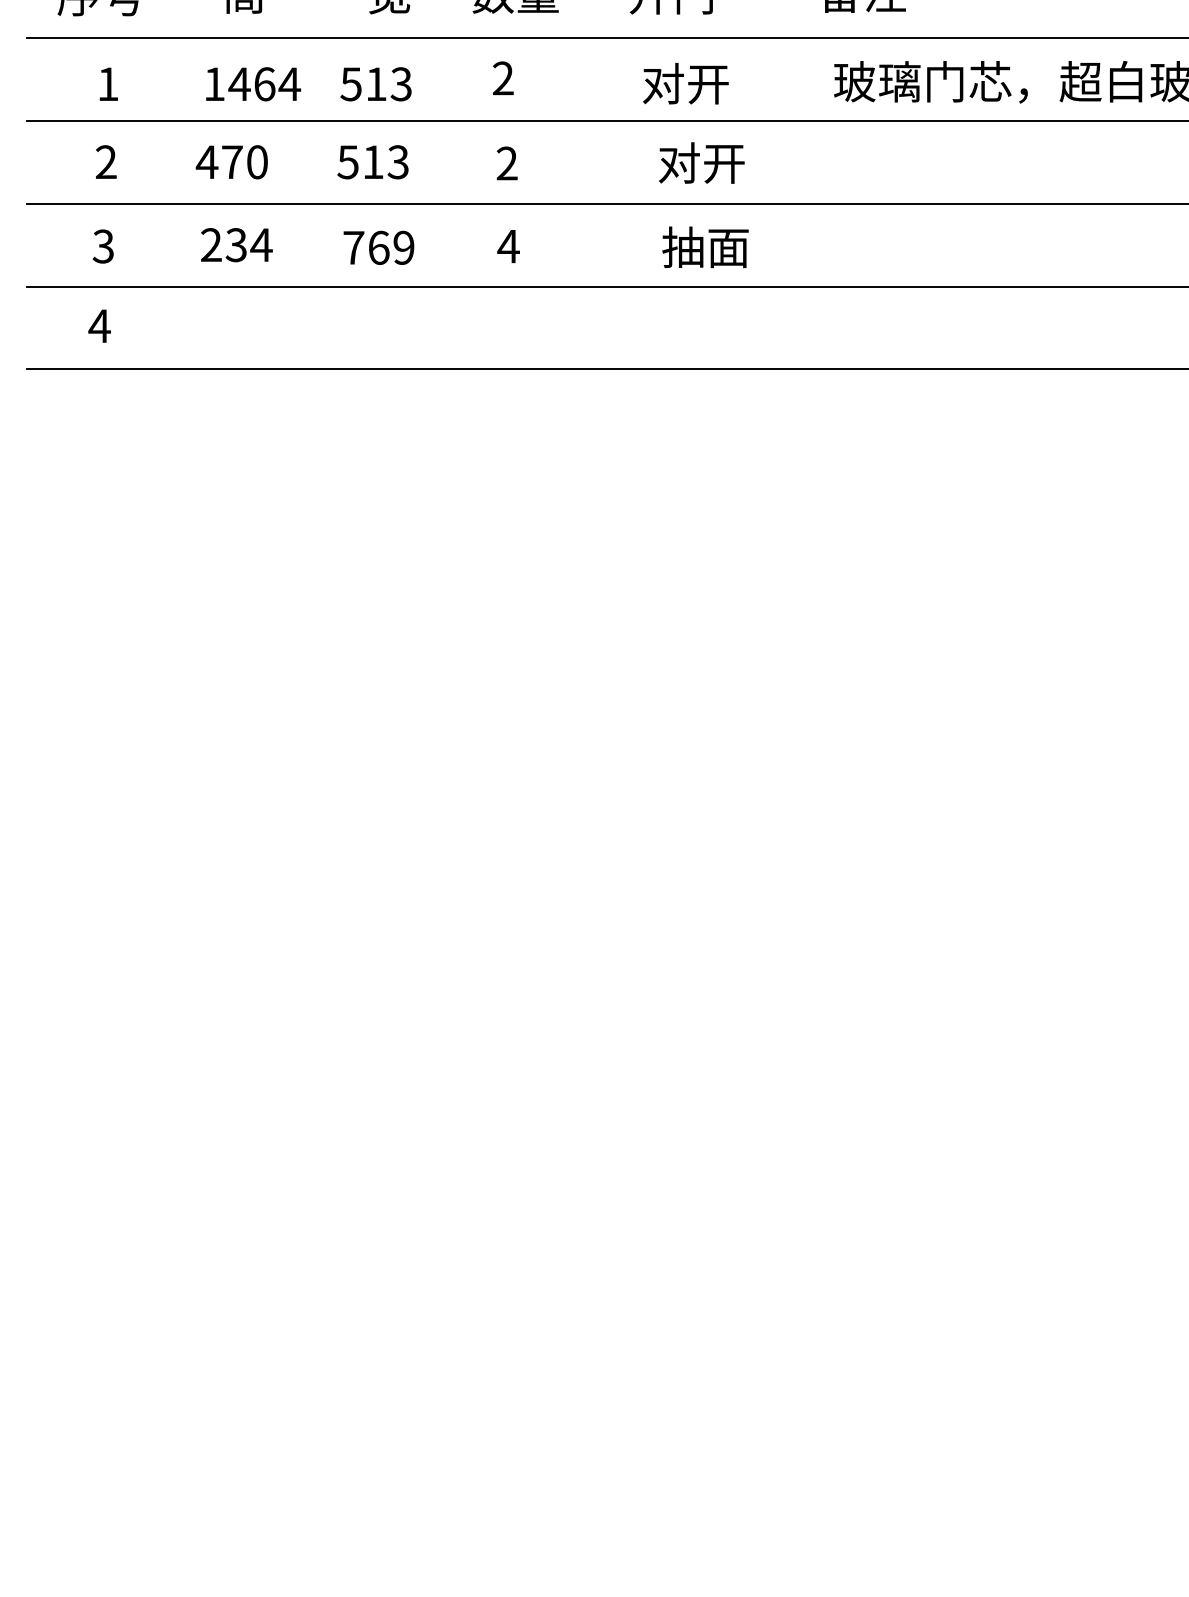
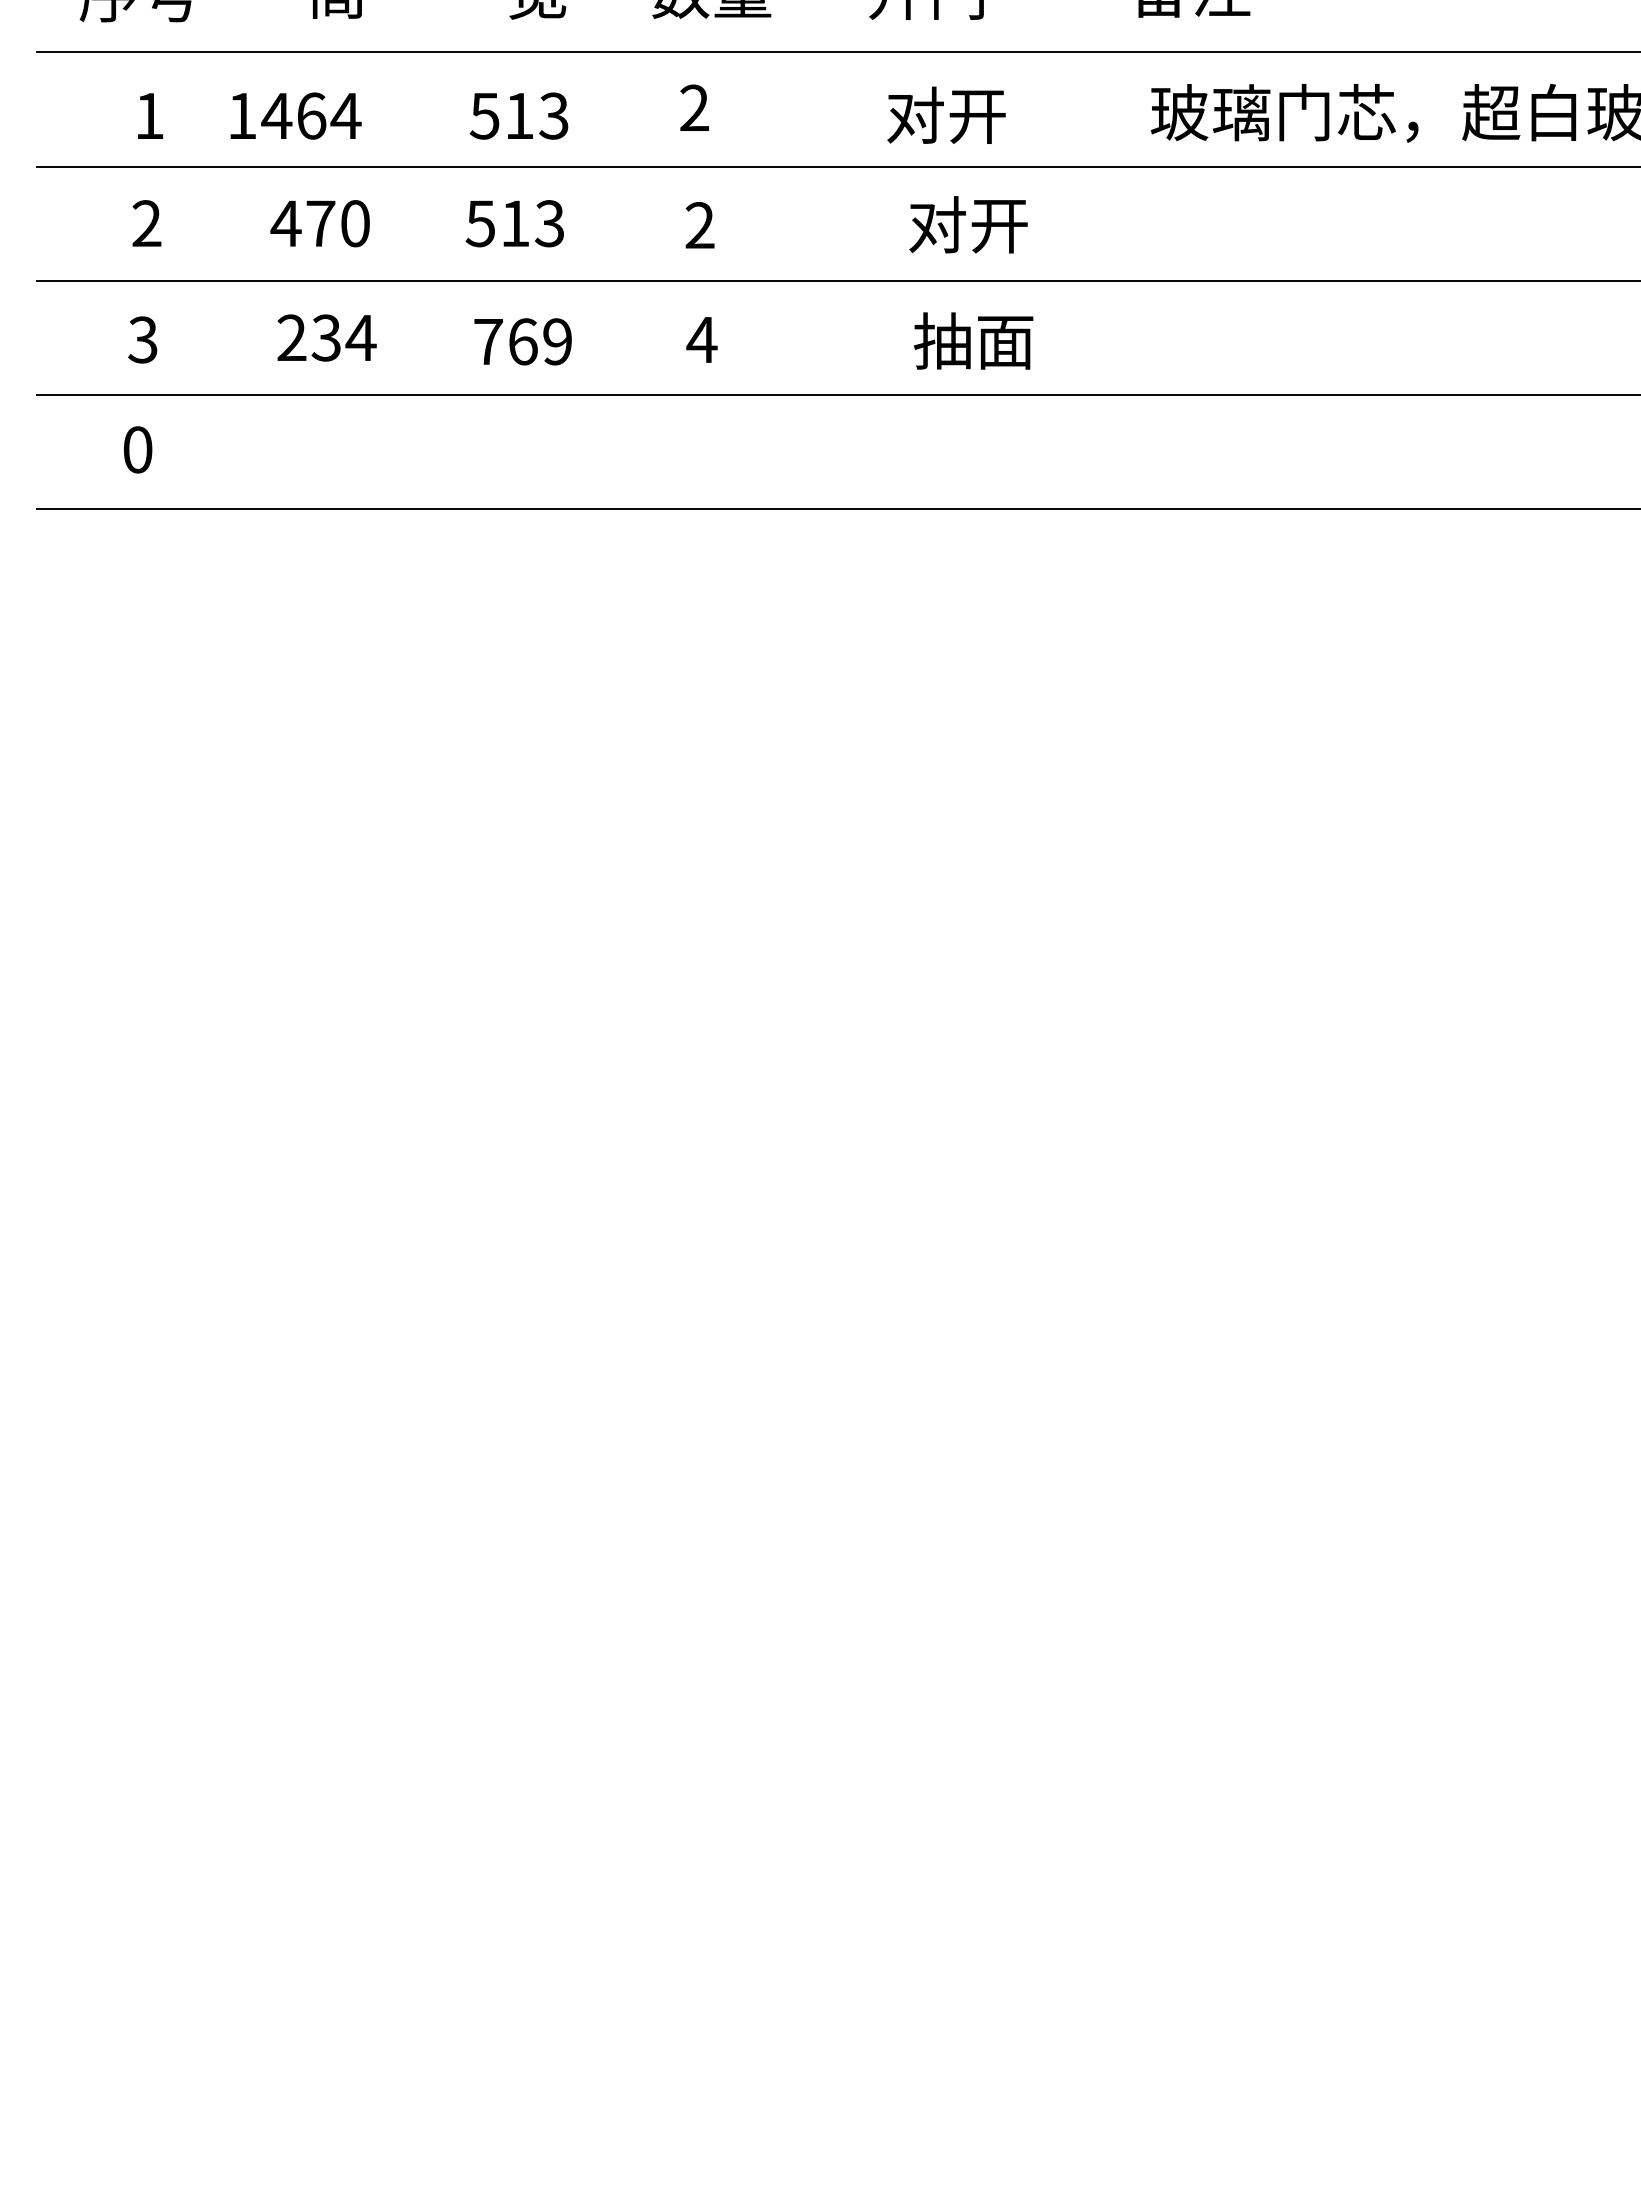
text: (253, 83) -> (295, 115), moved
text: (99, 325) -> (137, 449), 4 -> 0

